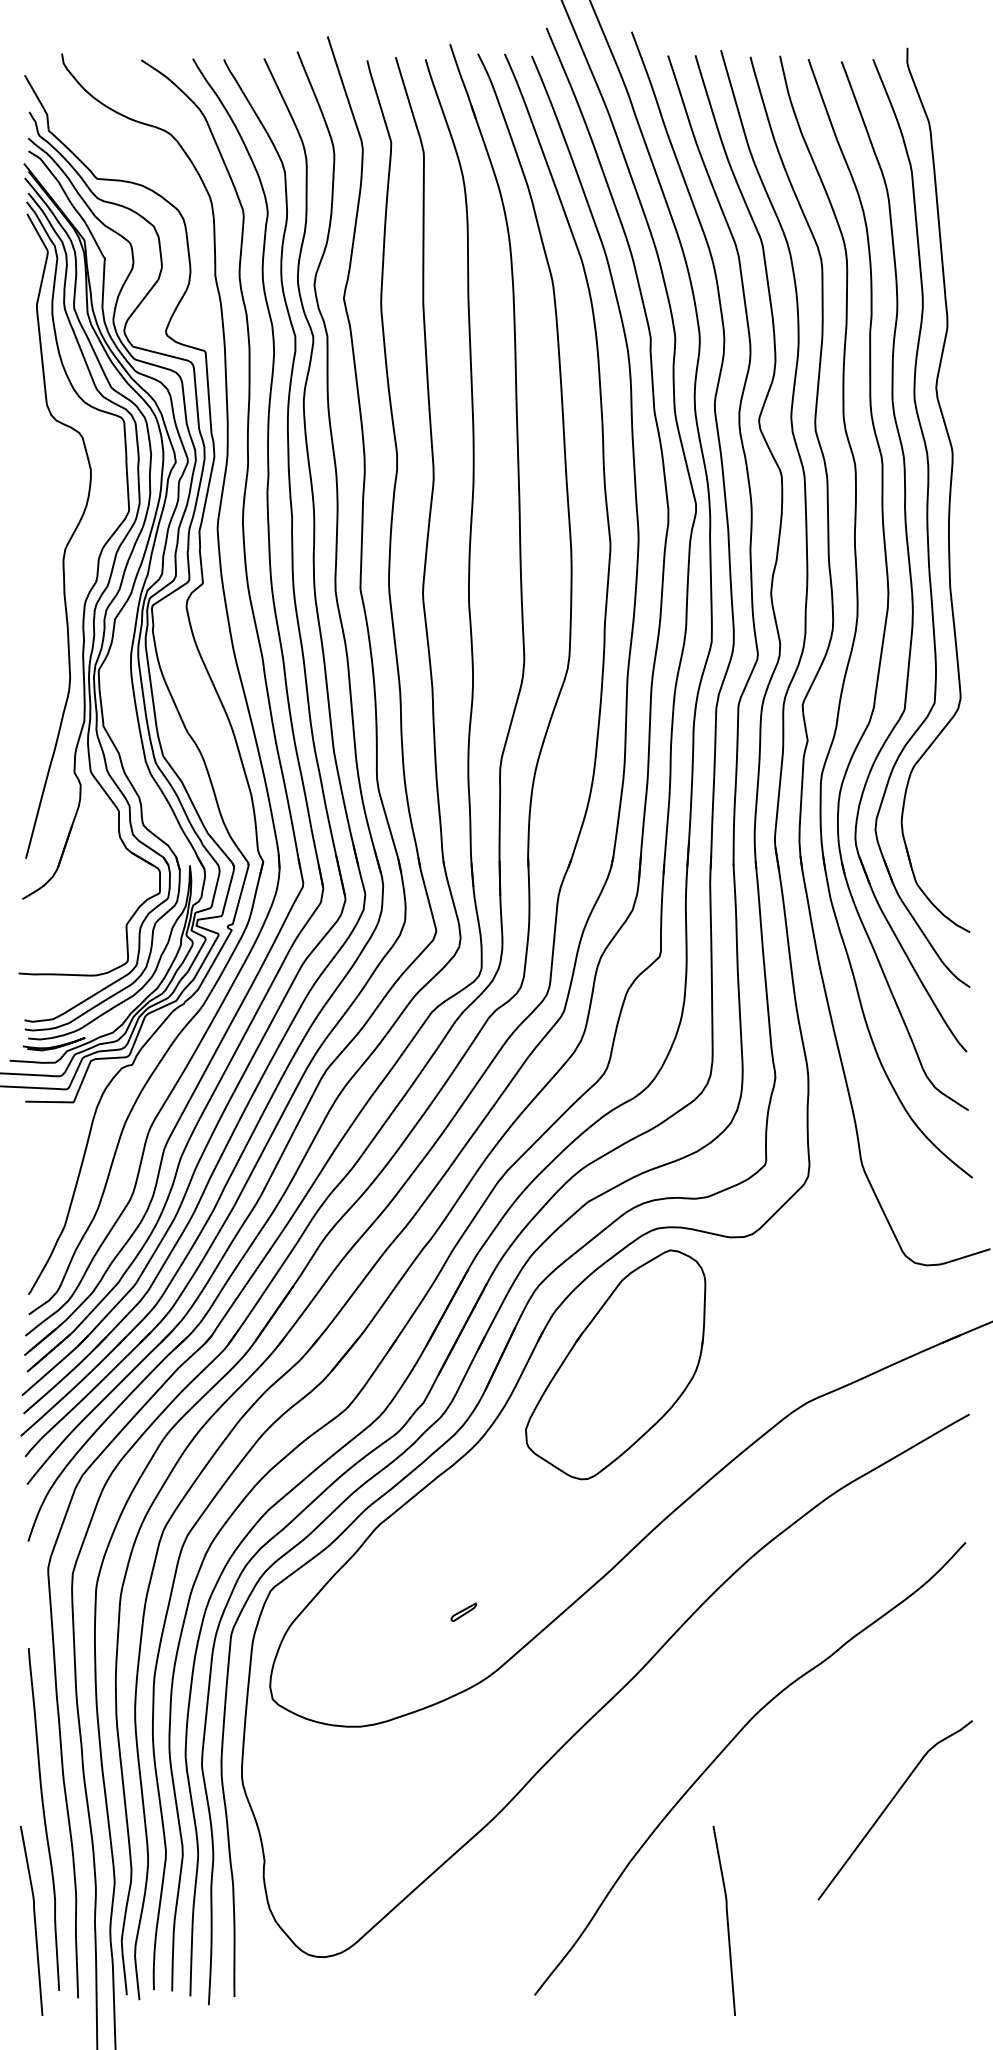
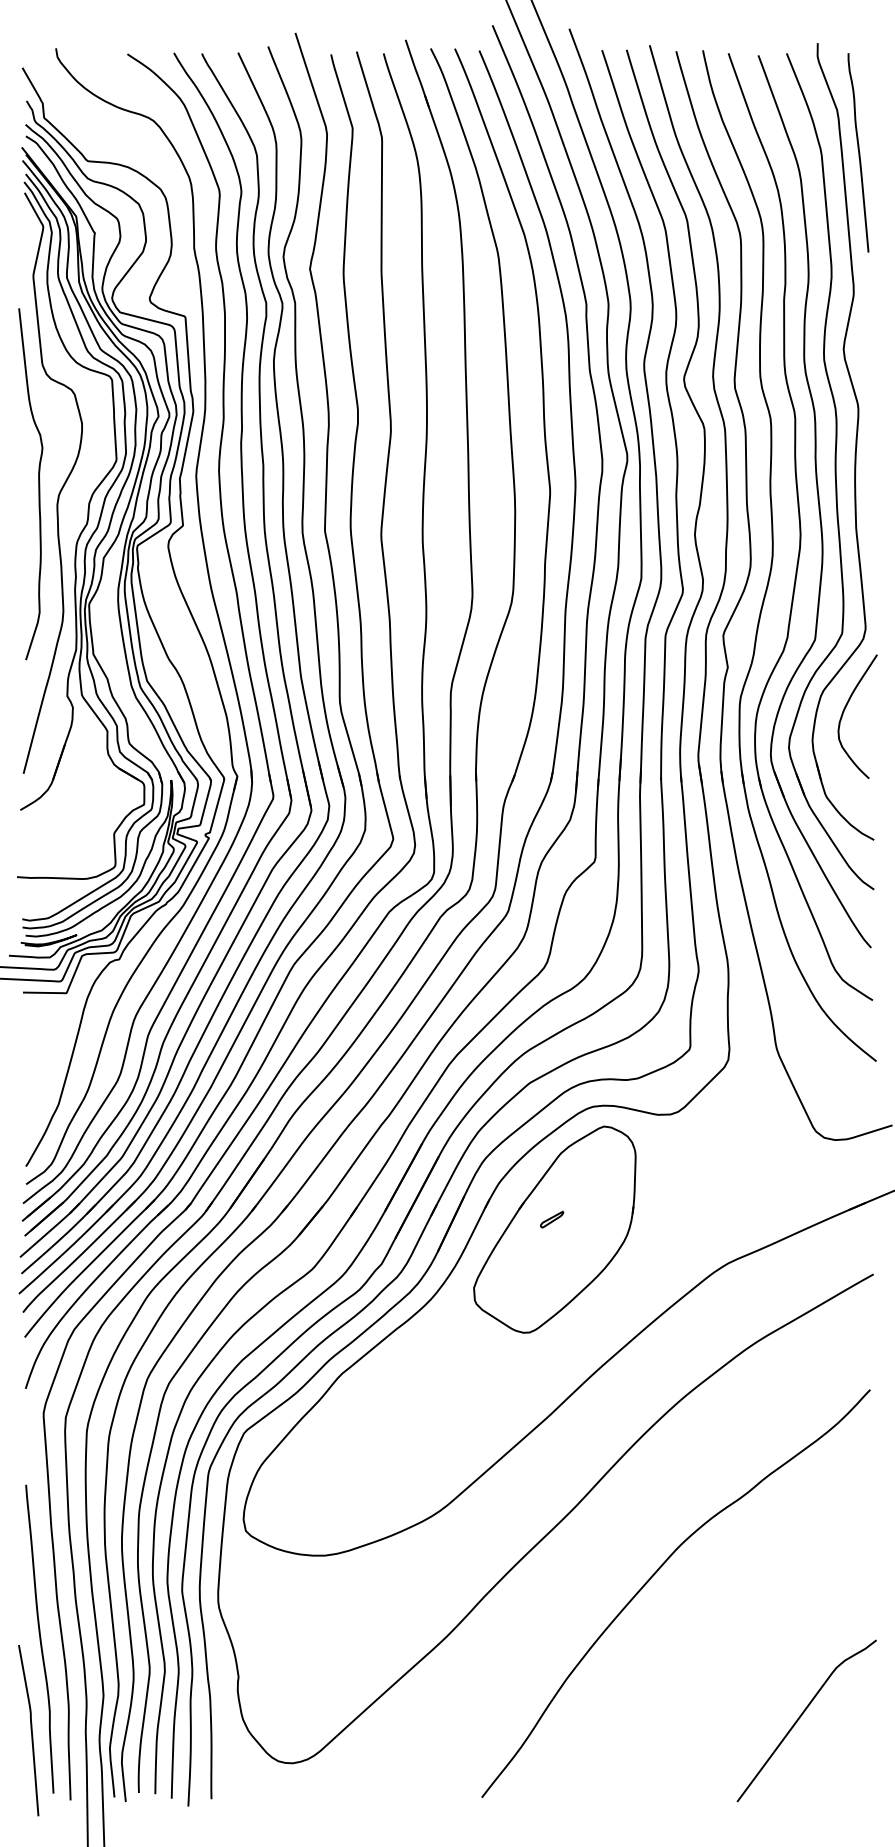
curve: (952, 169) -> (858, 152), added
curve: (42, 537) -> (38, 484), added
curve: (938, 787) -> (845, 709), added
part: (464, 1612) -> (552, 1219), moved
curve: (888, 1807) -> (800, 1718), moved
curve: (726, 1920) -> (654, 1730), removed

